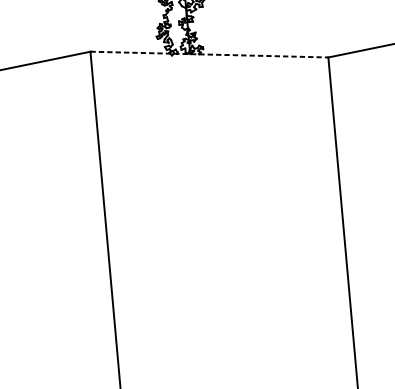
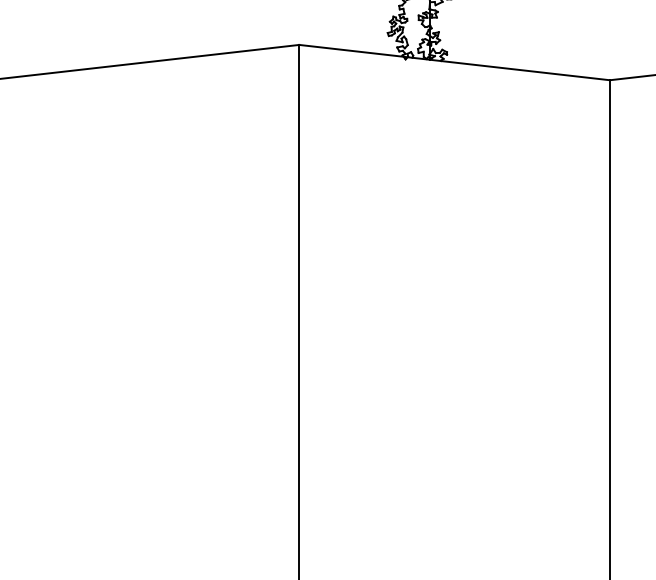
line: (210, 54) -> (455, 62), dashed -> solid

